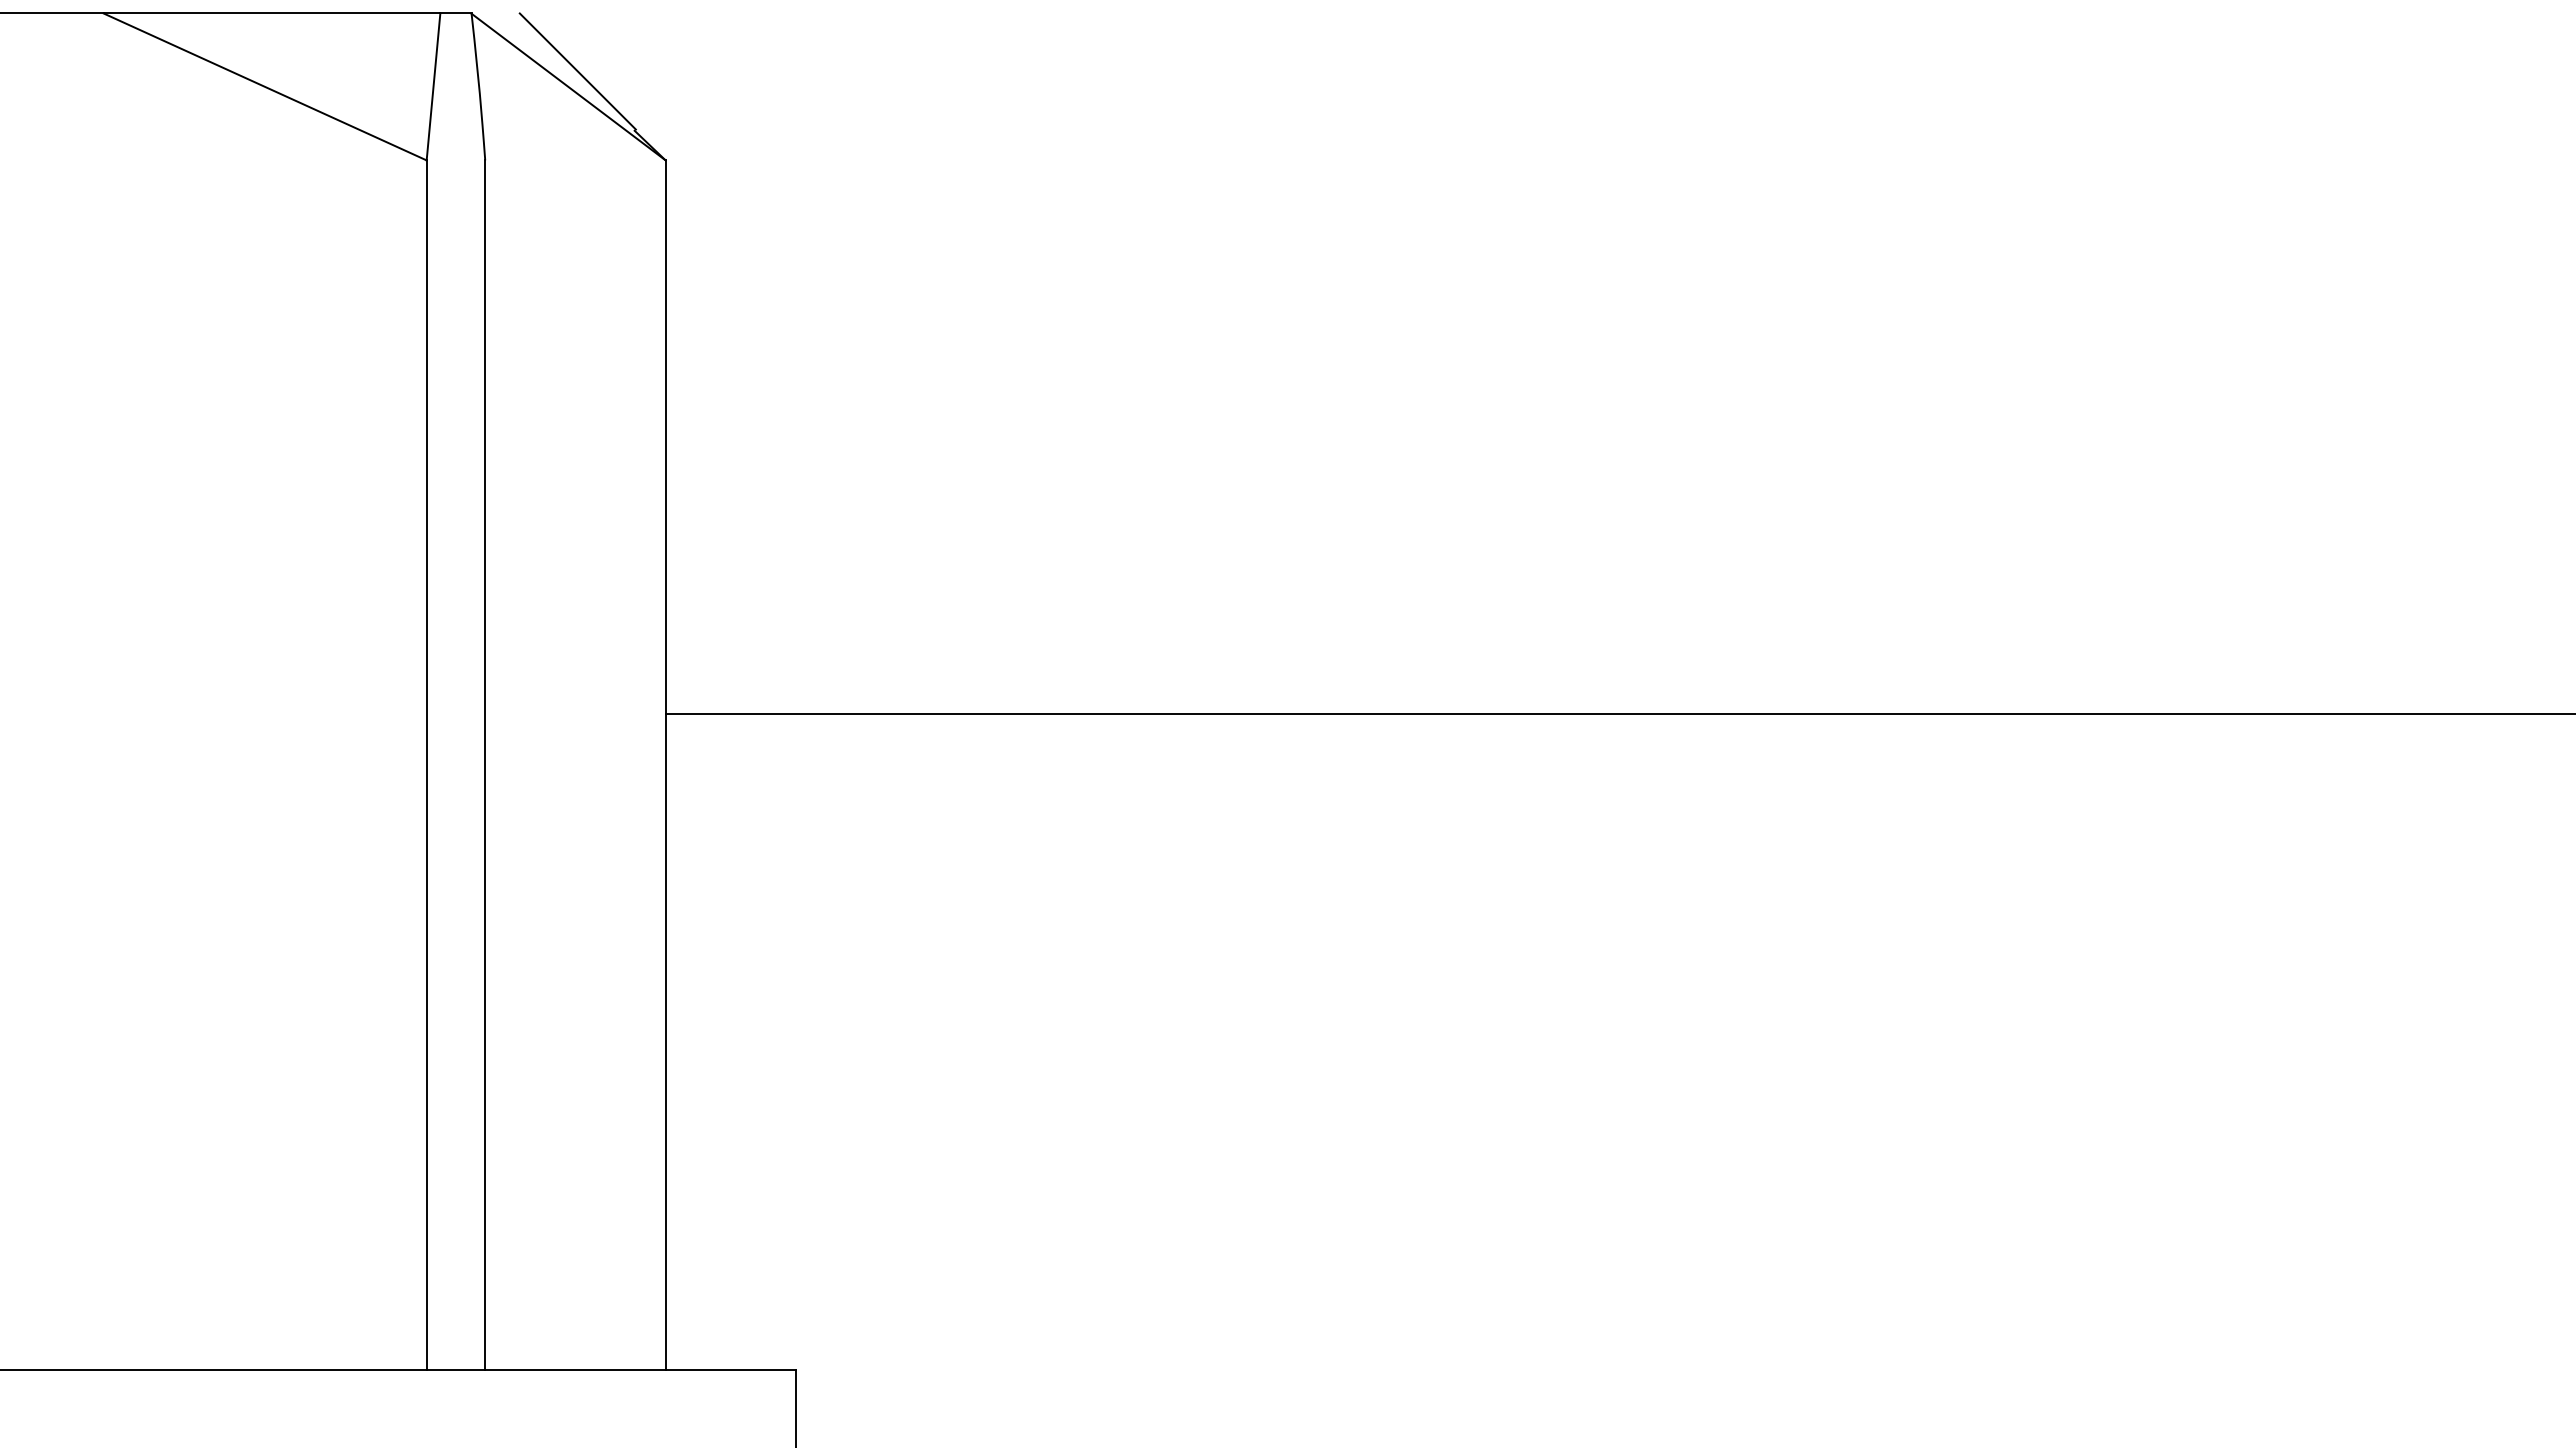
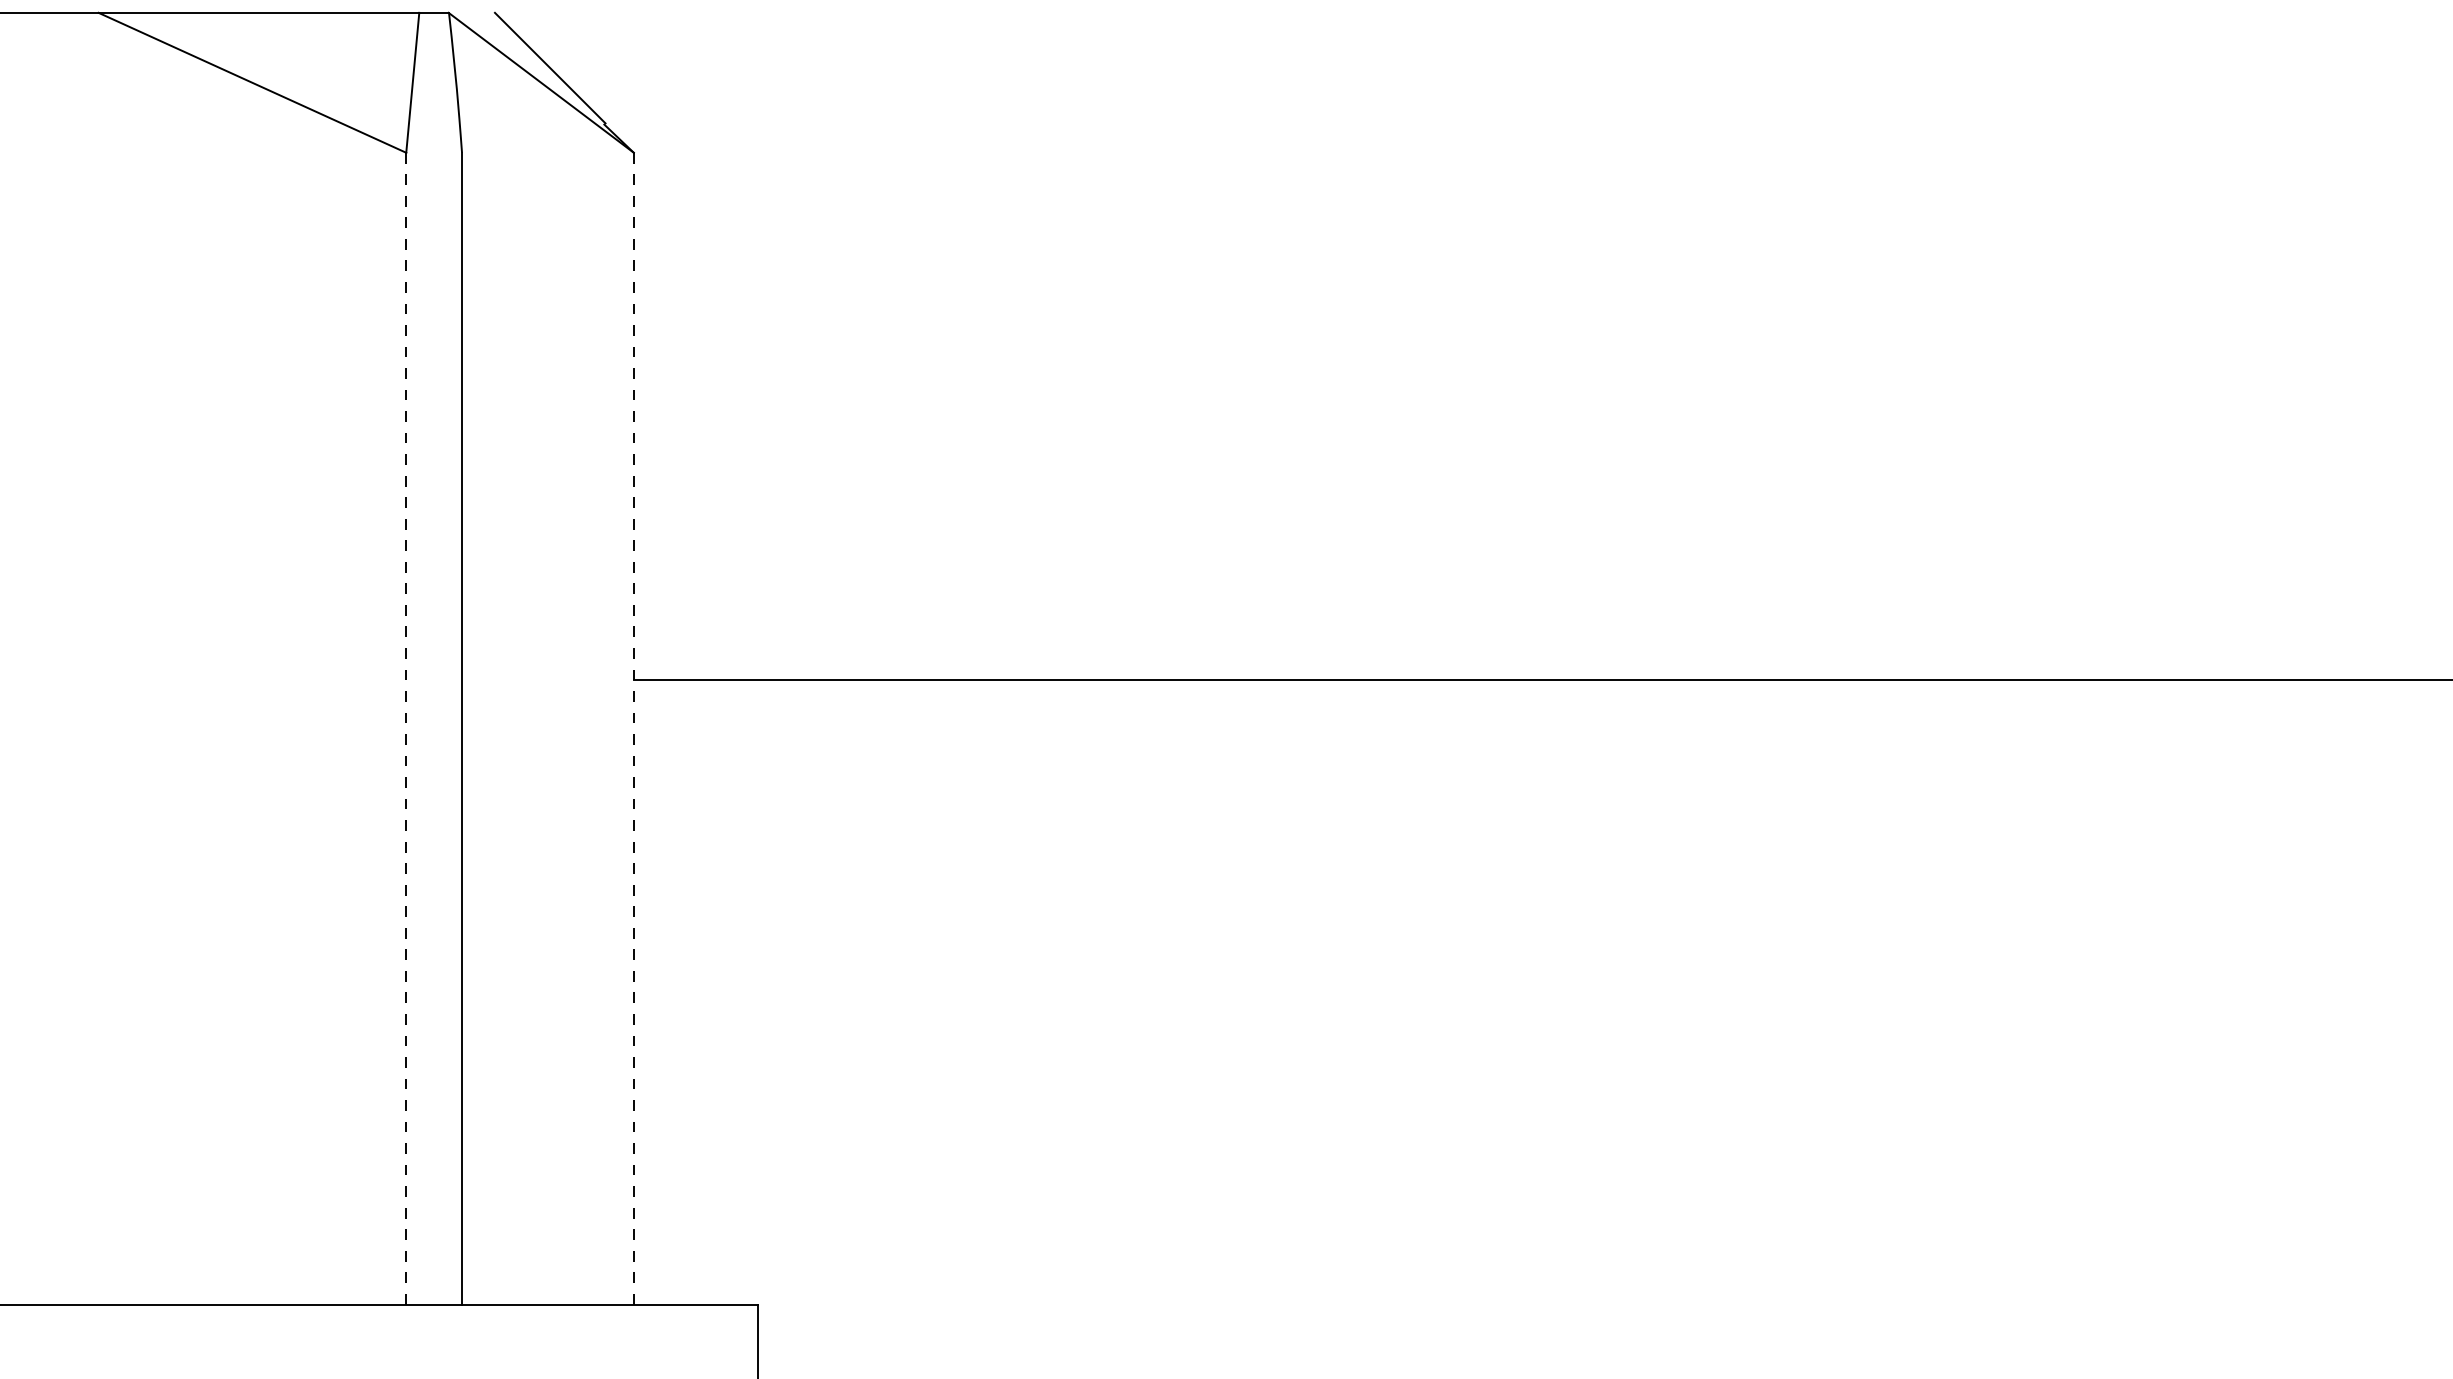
line: (426, 765) -> (406, 729), solid -> dashed
line: (665, 765) -> (633, 729), solid -> dashed

